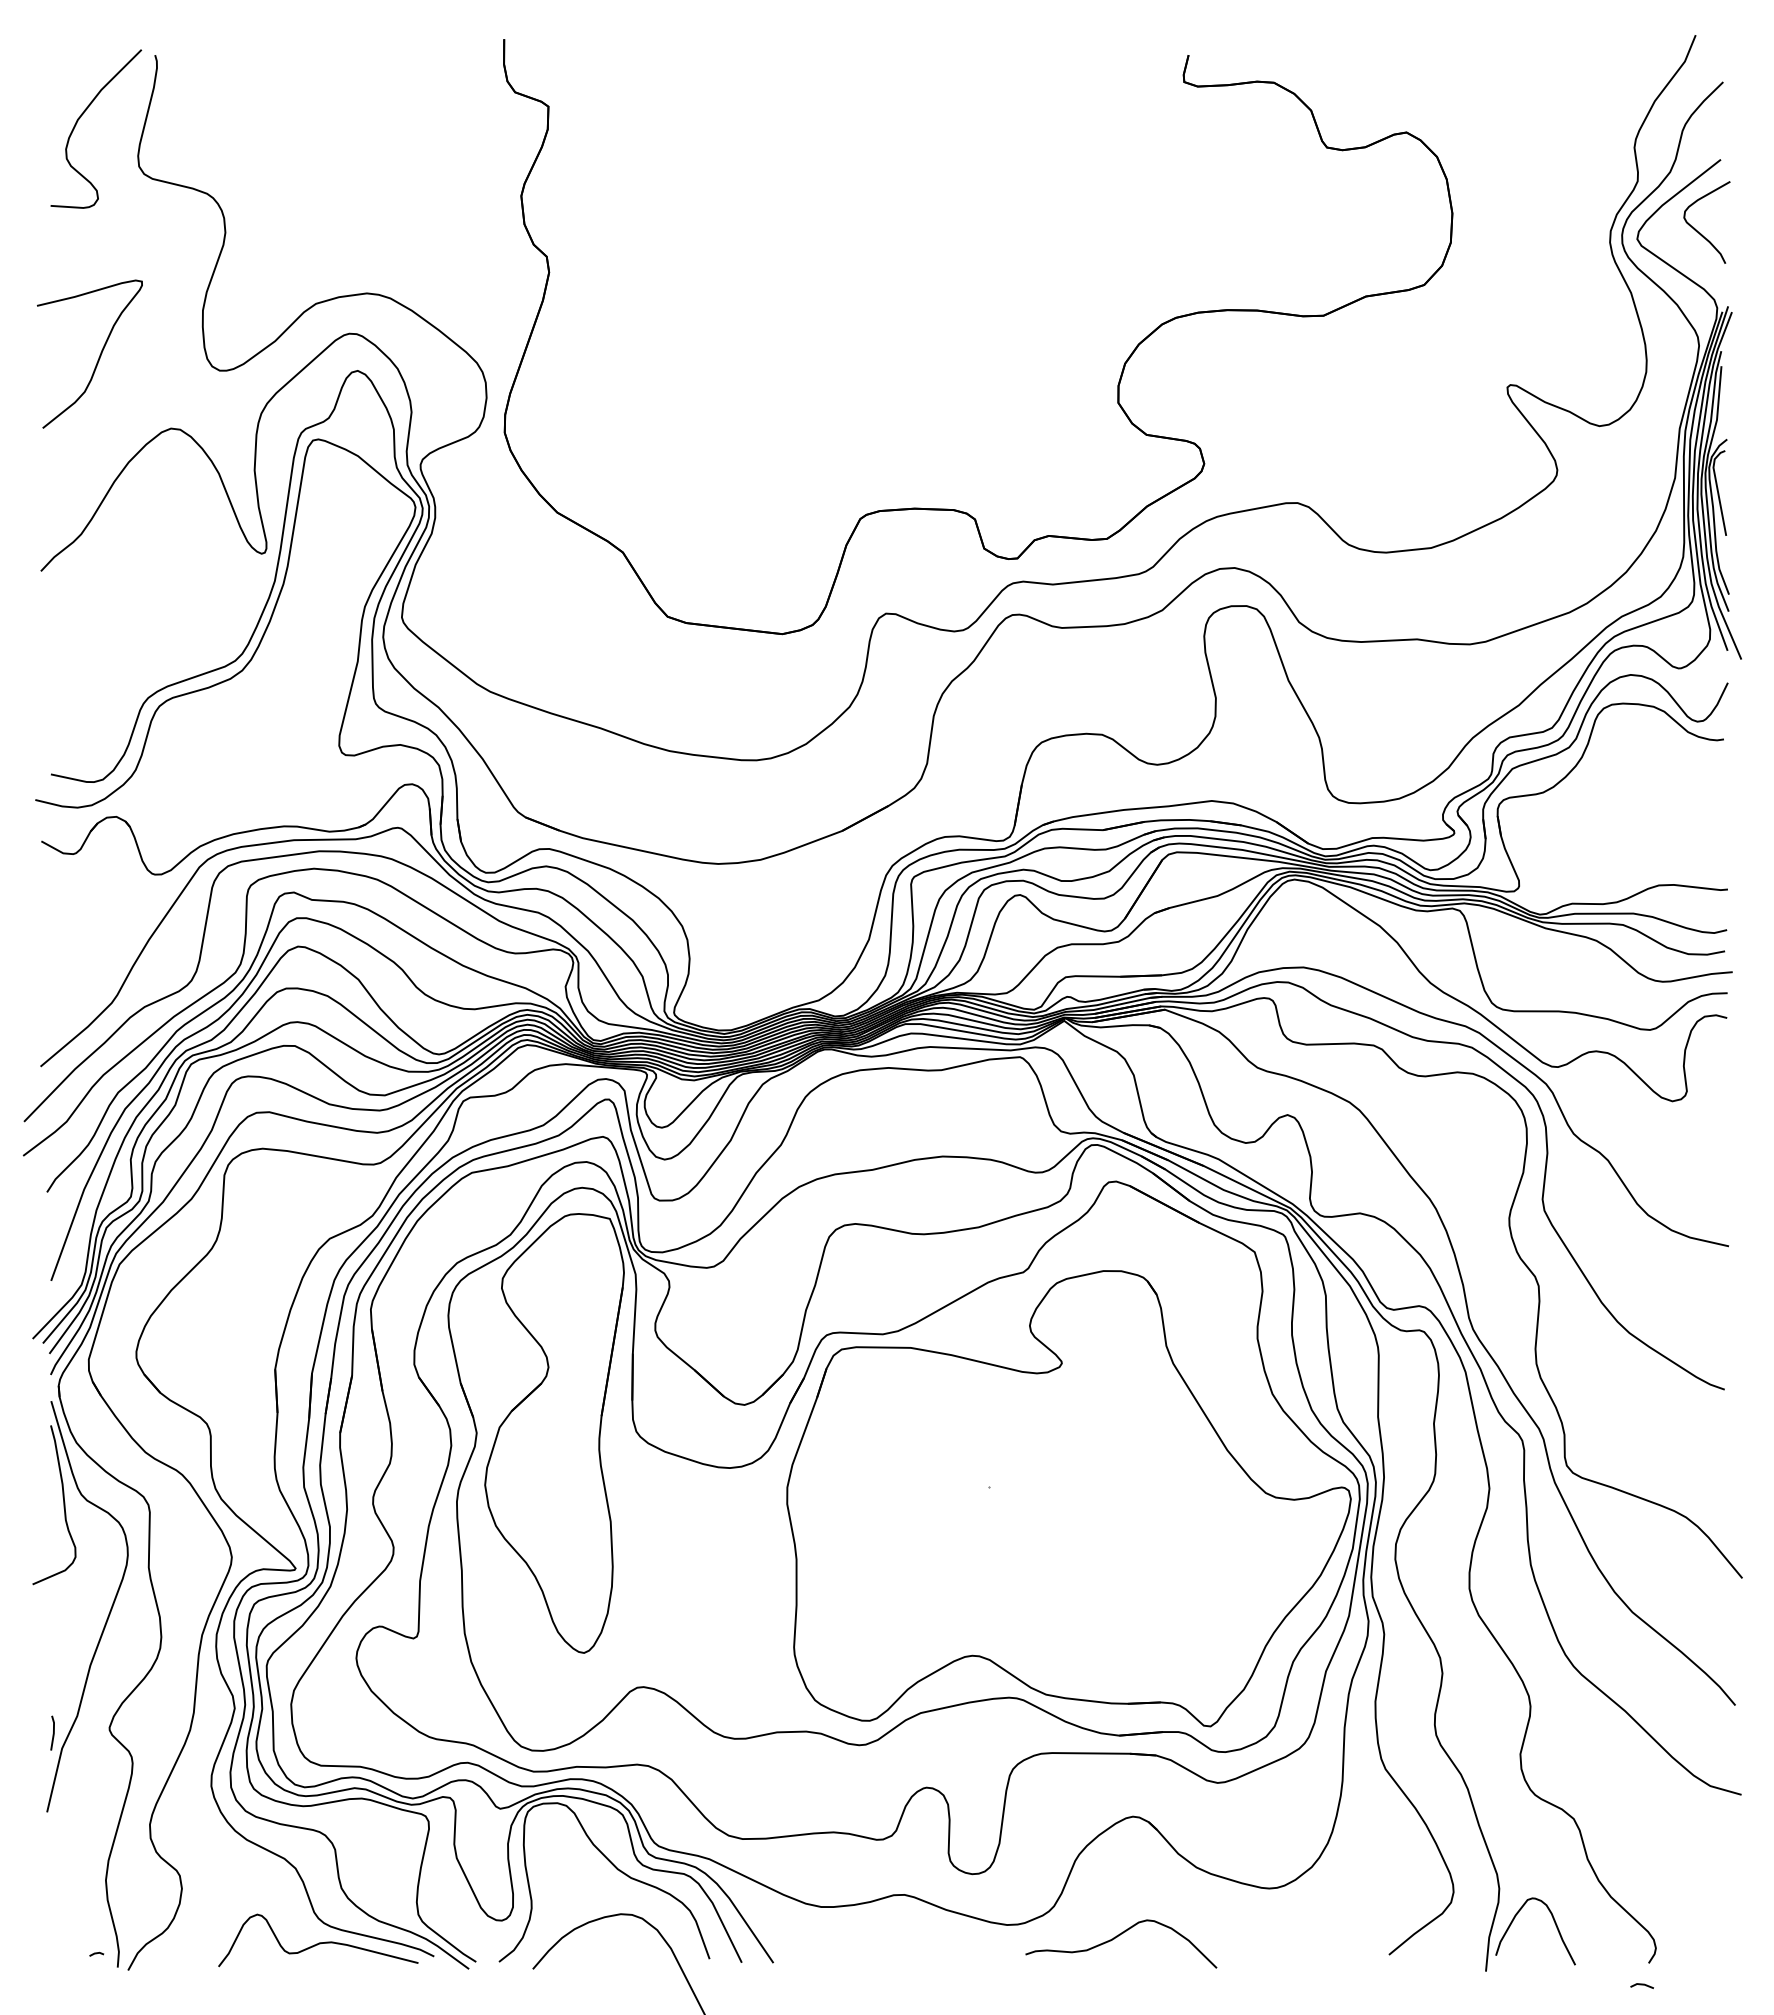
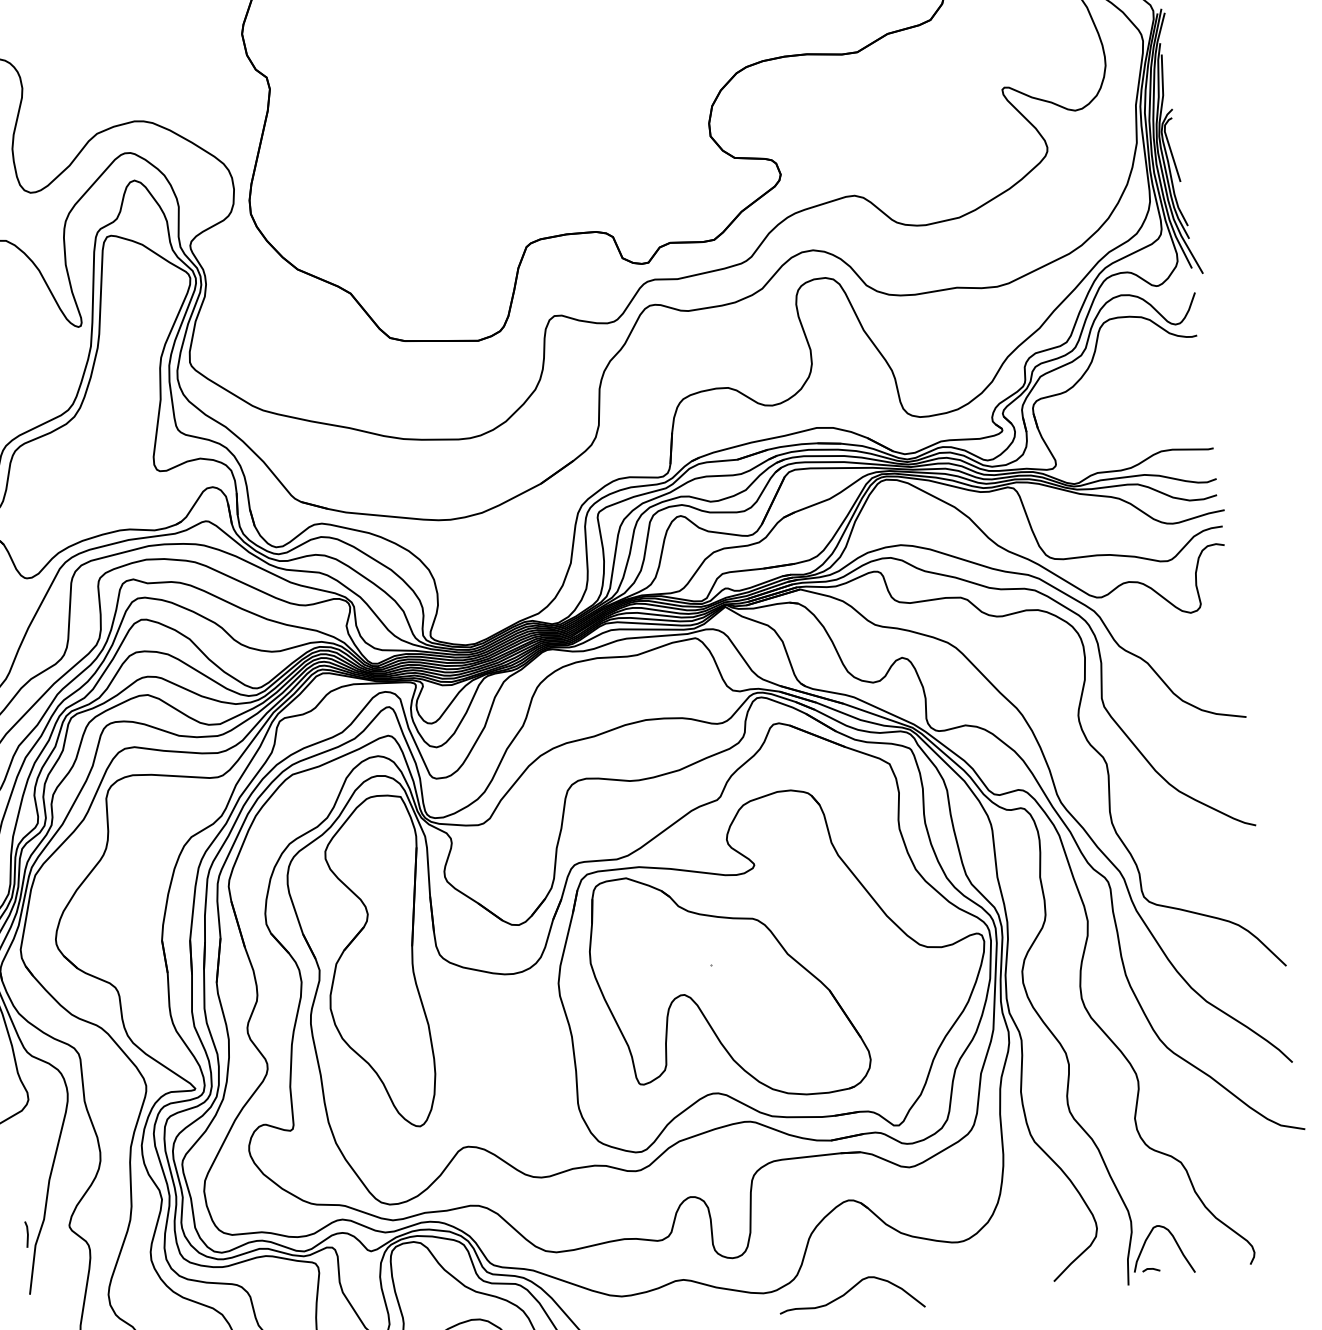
part: (1007, 1516) -> (727, 985), added
line: (1641, 1985) -> (1150, 1269), moved

